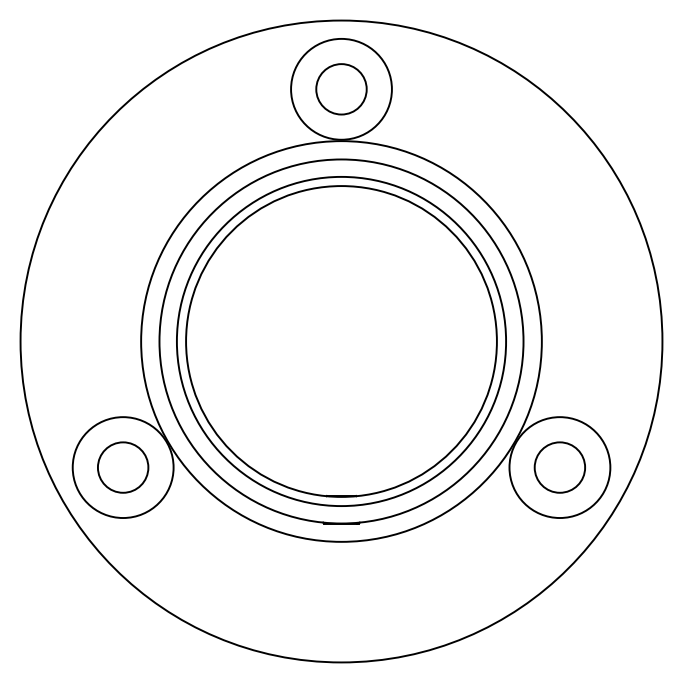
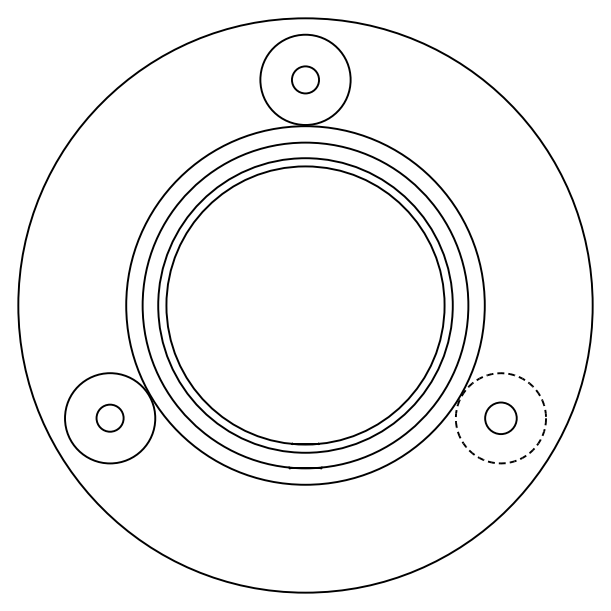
circle: (341, 88) -> (305, 79), size x0.6
circle: (122, 466) -> (109, 417), size x0.6
circle: (559, 466) -> (500, 417), size x0.7
circle: (559, 467) -> (500, 418), solid -> dashed

